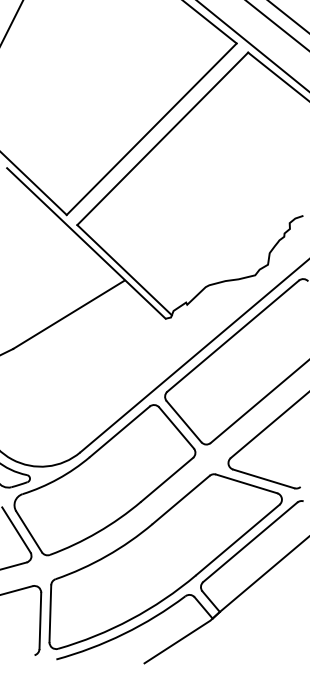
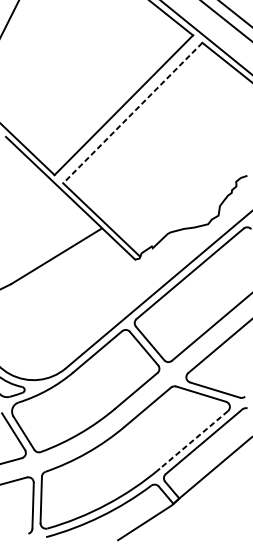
line: (162, 139) -> (132, 113), solid -> dashed
line: (237, 540) -> (193, 440), solid -> dashed

